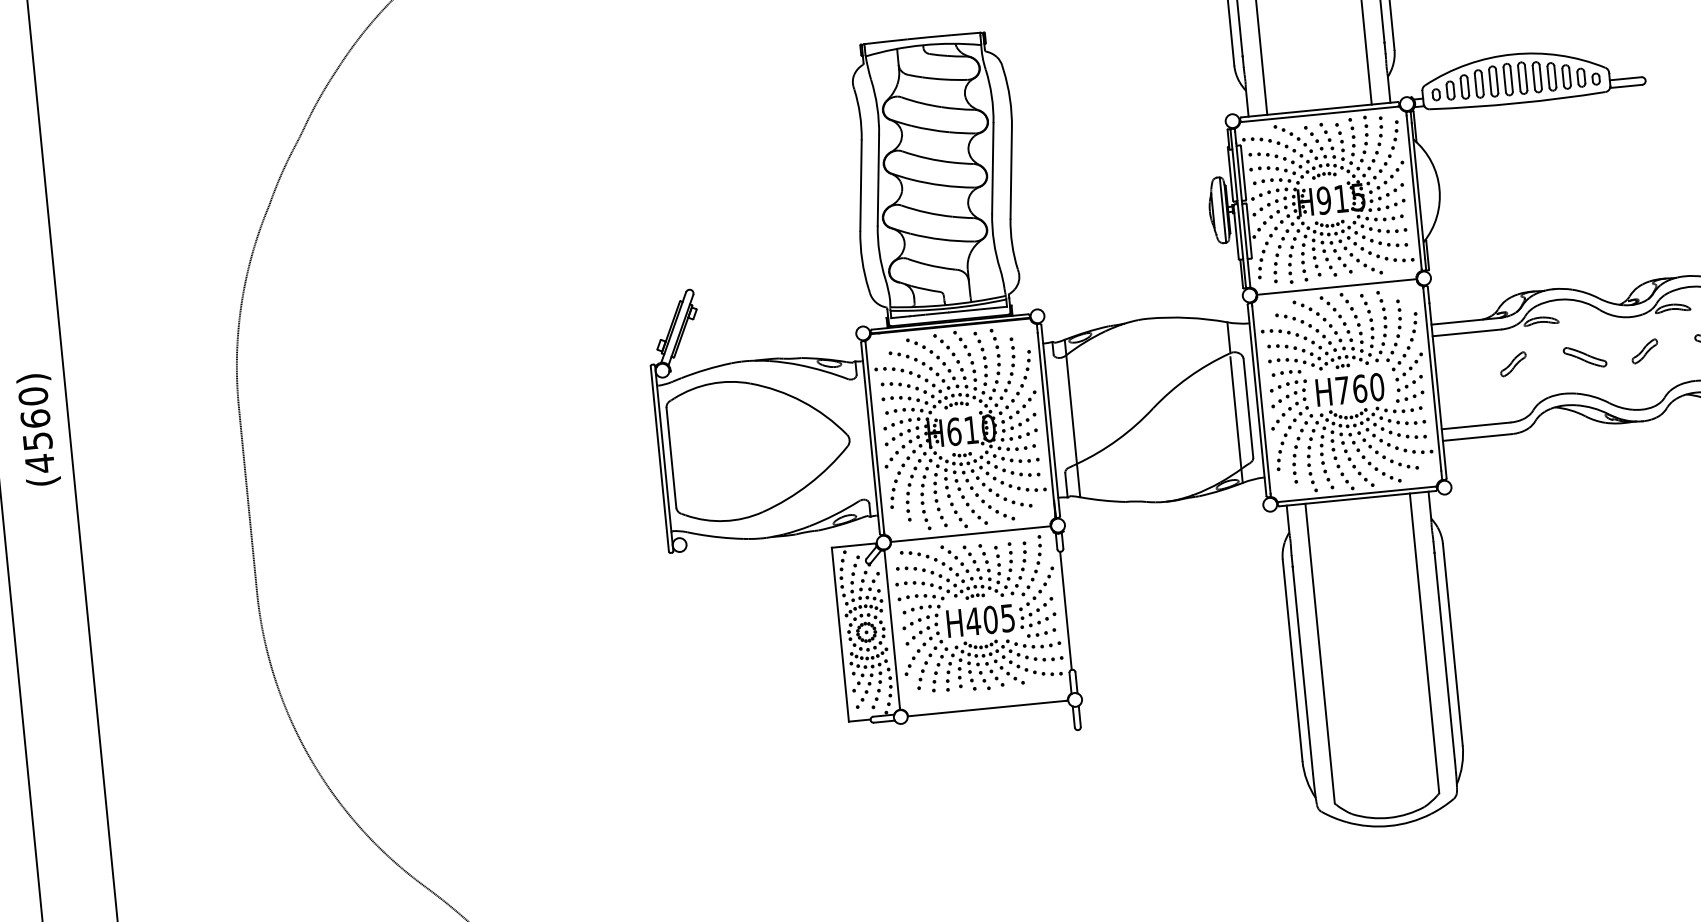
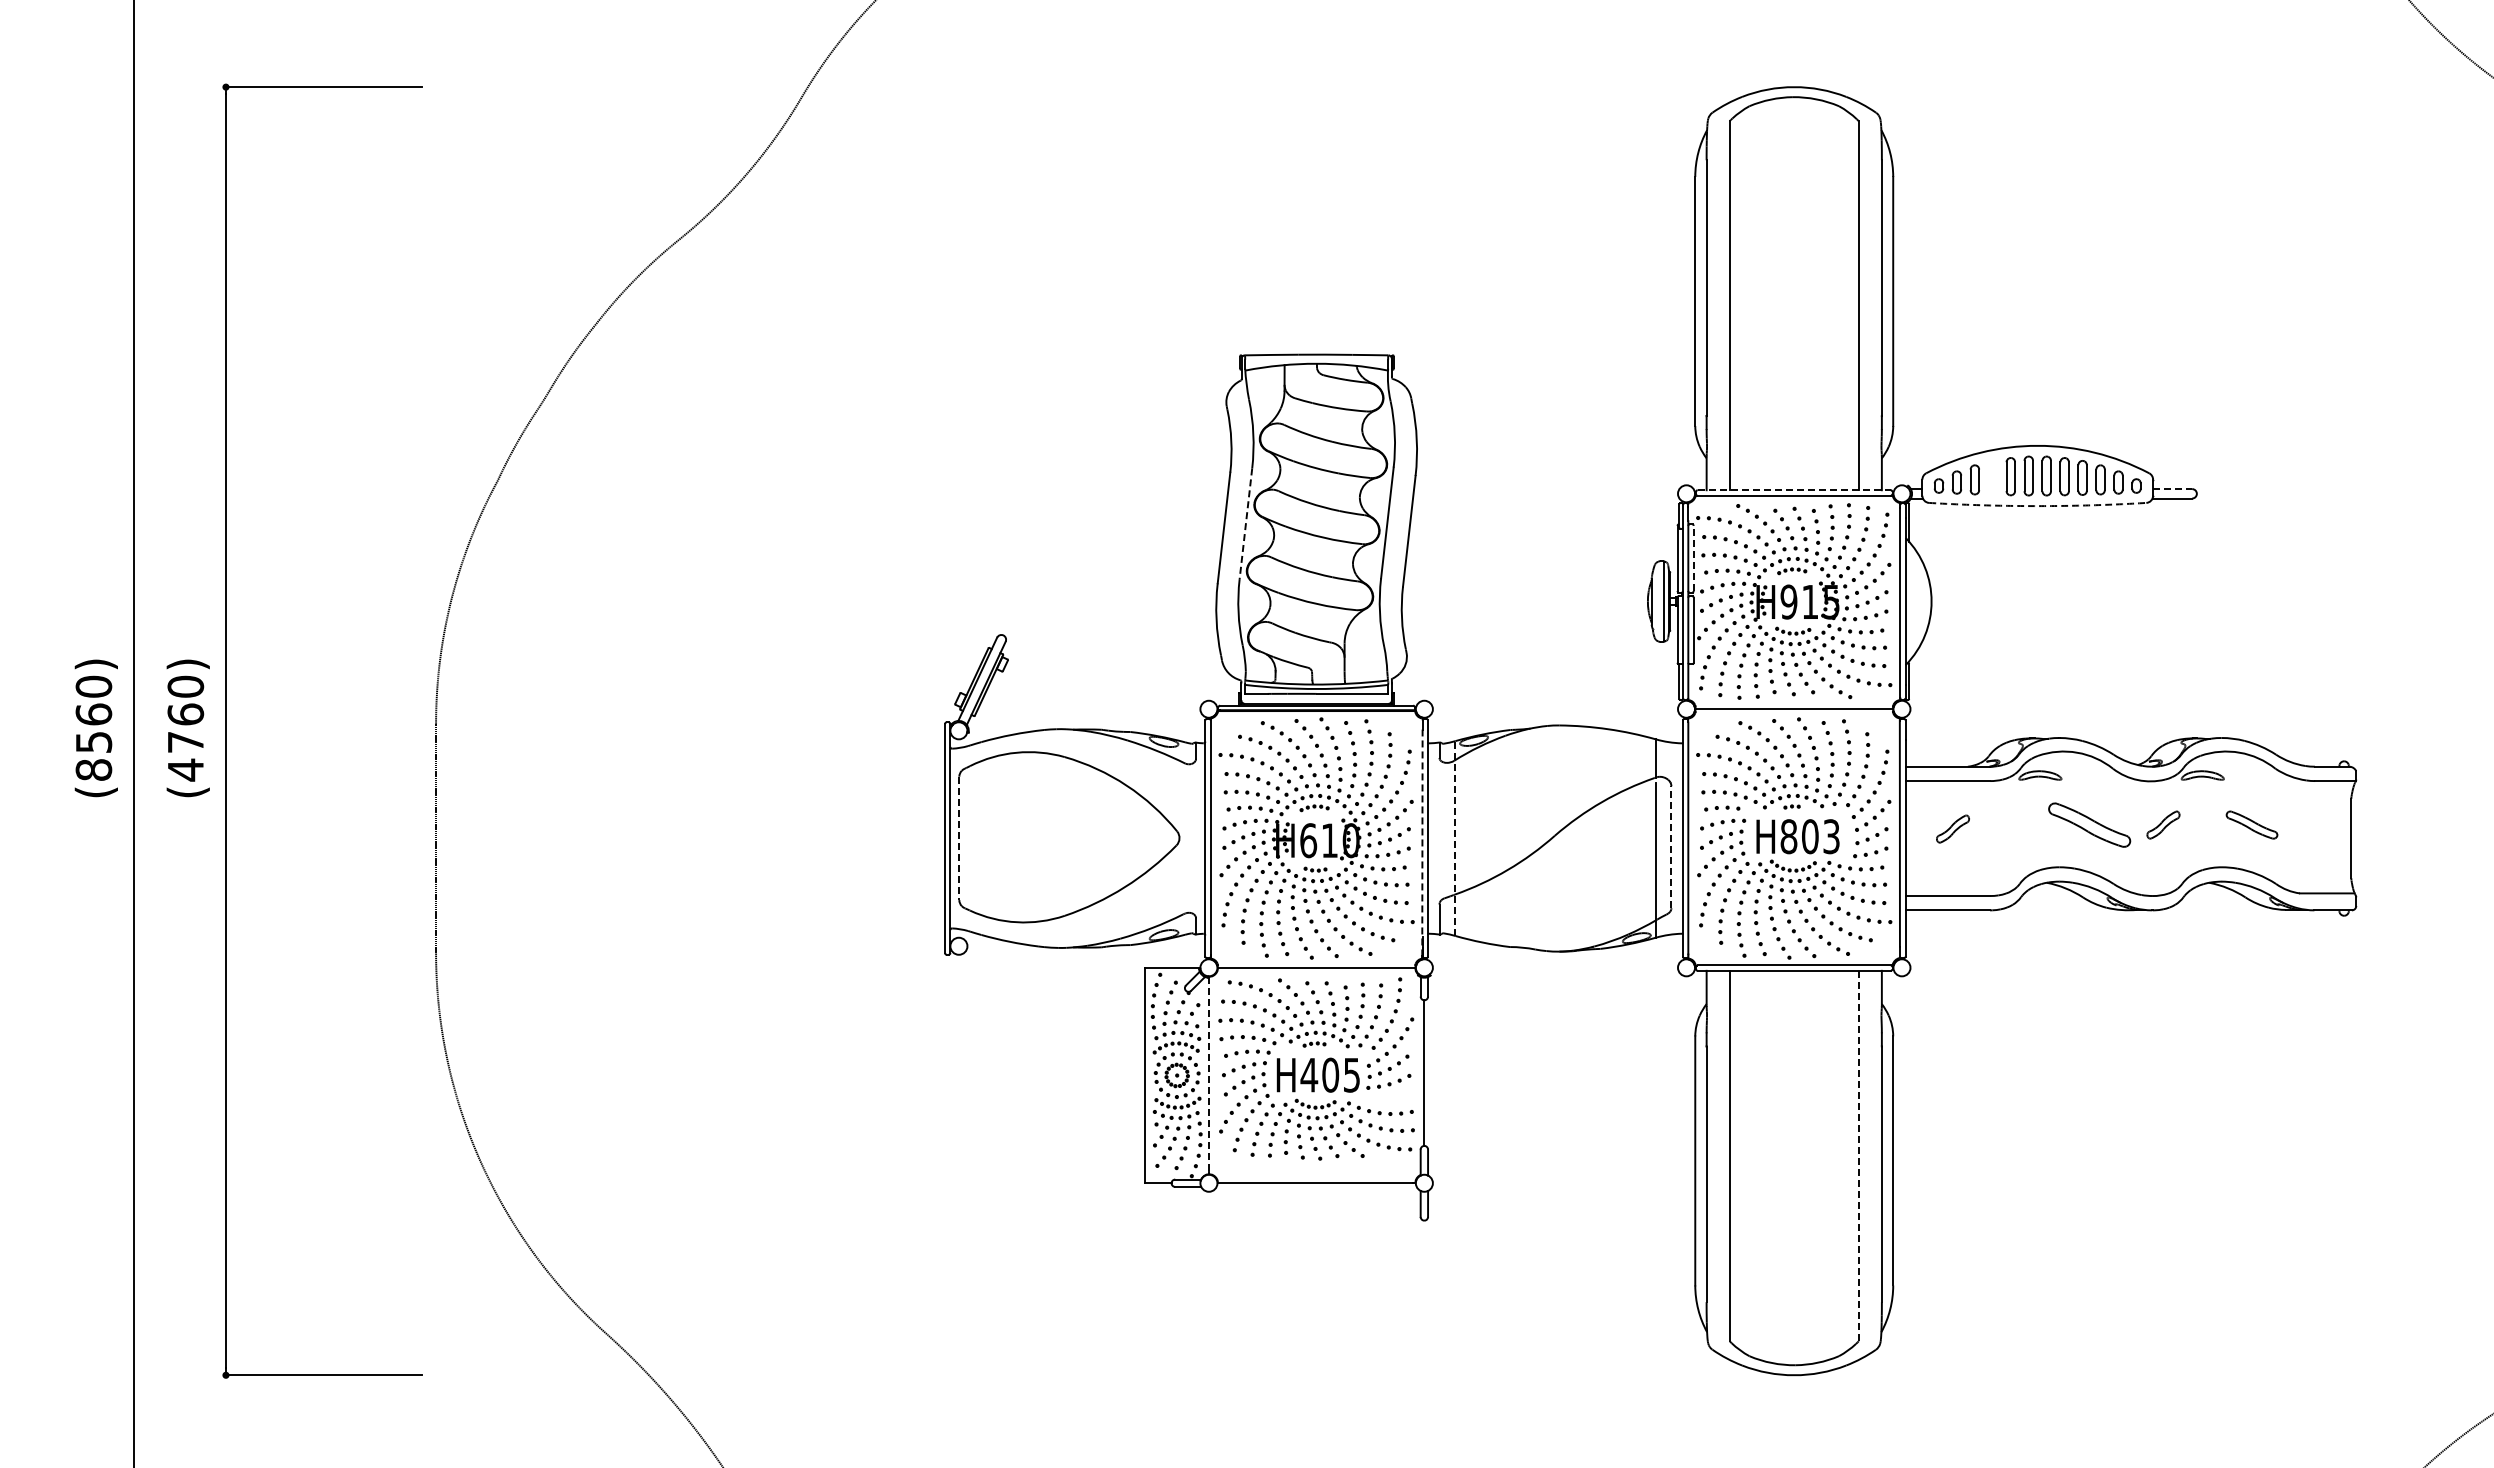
line: (1625, 79) -> (2172, 489), solid -> dashed
part: (1478, 83) -> (1992, 477), removed
arc: (1517, 103) -> (2037, 506), solid -> dashed
line: (1319, 109) -> (1794, 490), solid -> dashed
line: (1243, 172) -> (1693, 558), solid -> dashed
line: (878, 180) -> (1245, 523), solid -> dashed
part: (1584, 356) -> (2089, 824), size x1.6
part: (1512, 363) -> (1952, 828), moved
text: (1359, 388) -> (1809, 836), H760 -> H803
line: (1248, 408) -> (1671, 847), solid -> dashed
line: (1072, 418) -> (1454, 838), solid -> dashed
line: (1046, 424) -> (1422, 842), solid -> dashed
text: (38, 441) -> (186, 742), (4560) -> (4760)
line: (671, 457) -> (959, 838), solid -> dashed
line: (891, 629) -> (1208, 1074), solid -> dashed
part: (1041, 633) -> (1391, 1097), removed
line: (1424, 643) -> (1858, 1156), solid -> dashed

